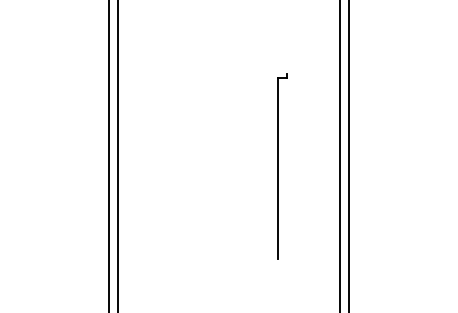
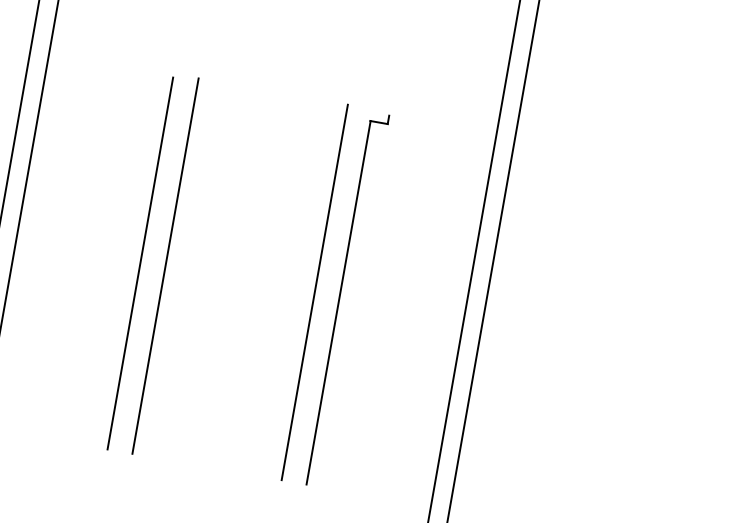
line: (191, 165) -> (164, 266), added
line: (266, 165) -> (315, 292), added
line: (179, 166) -> (140, 263), added

